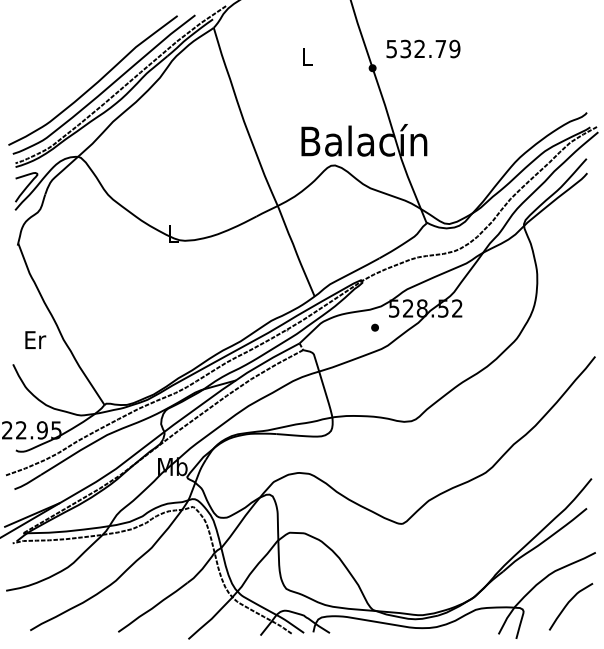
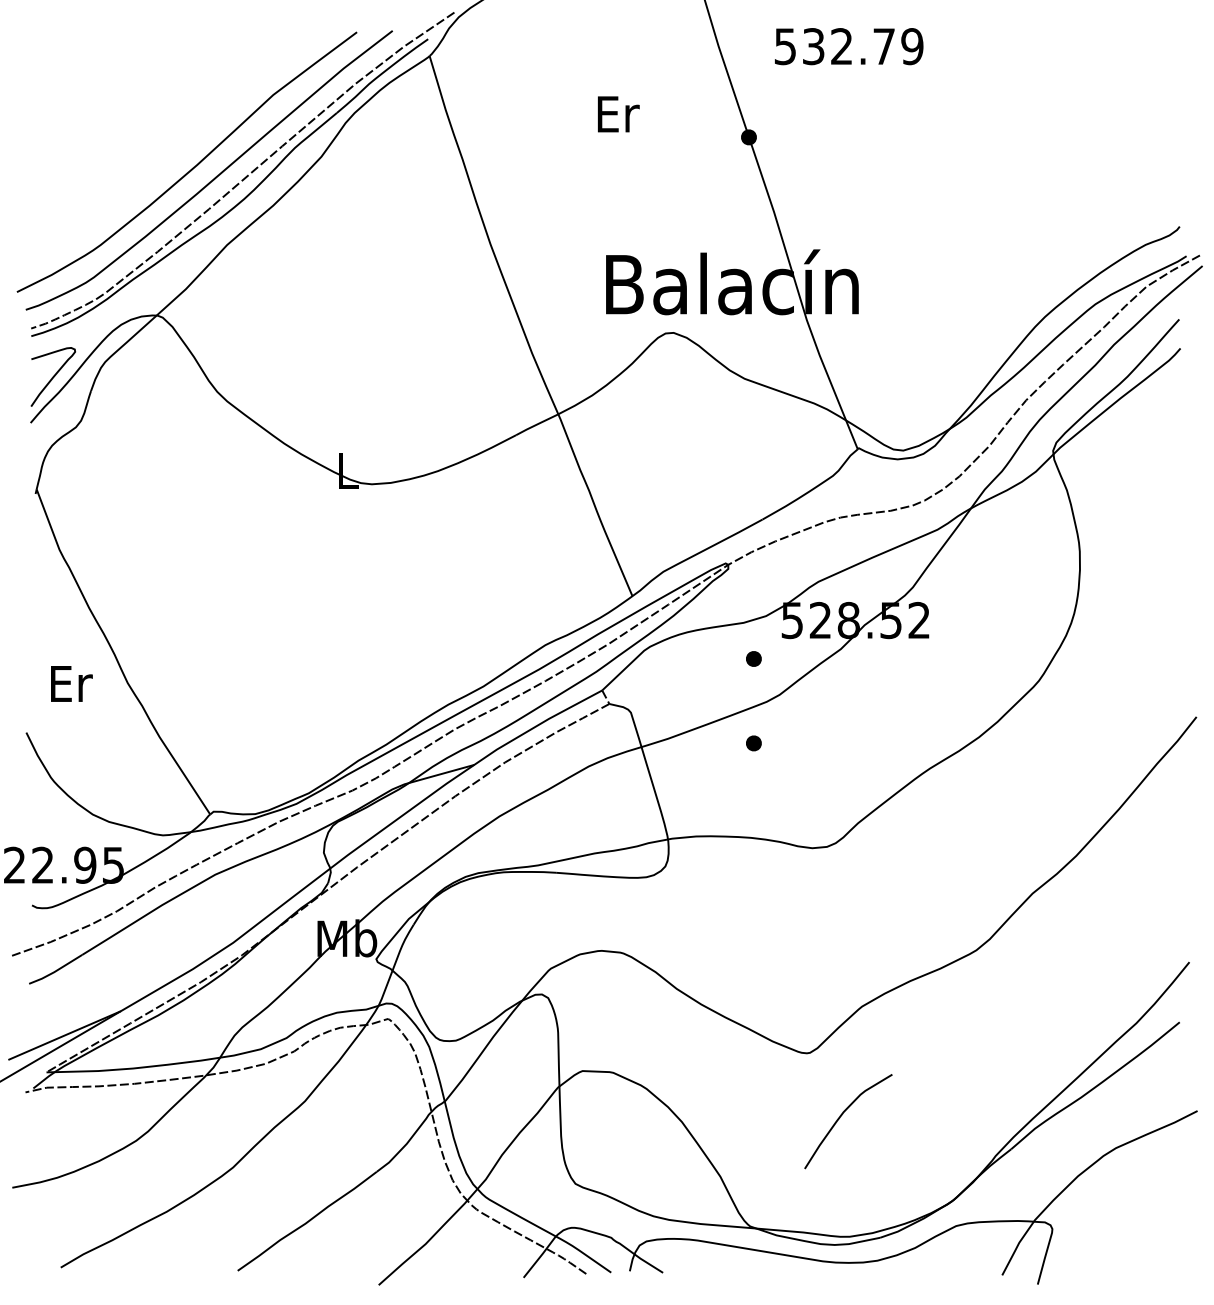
text: (423, 48) -> (849, 45), moved
text: (307, 56) -> (618, 113), L -> Er
part: (374, 369) -> (752, 742), added
curve: (568, 604) -> (843, 1116), moved

